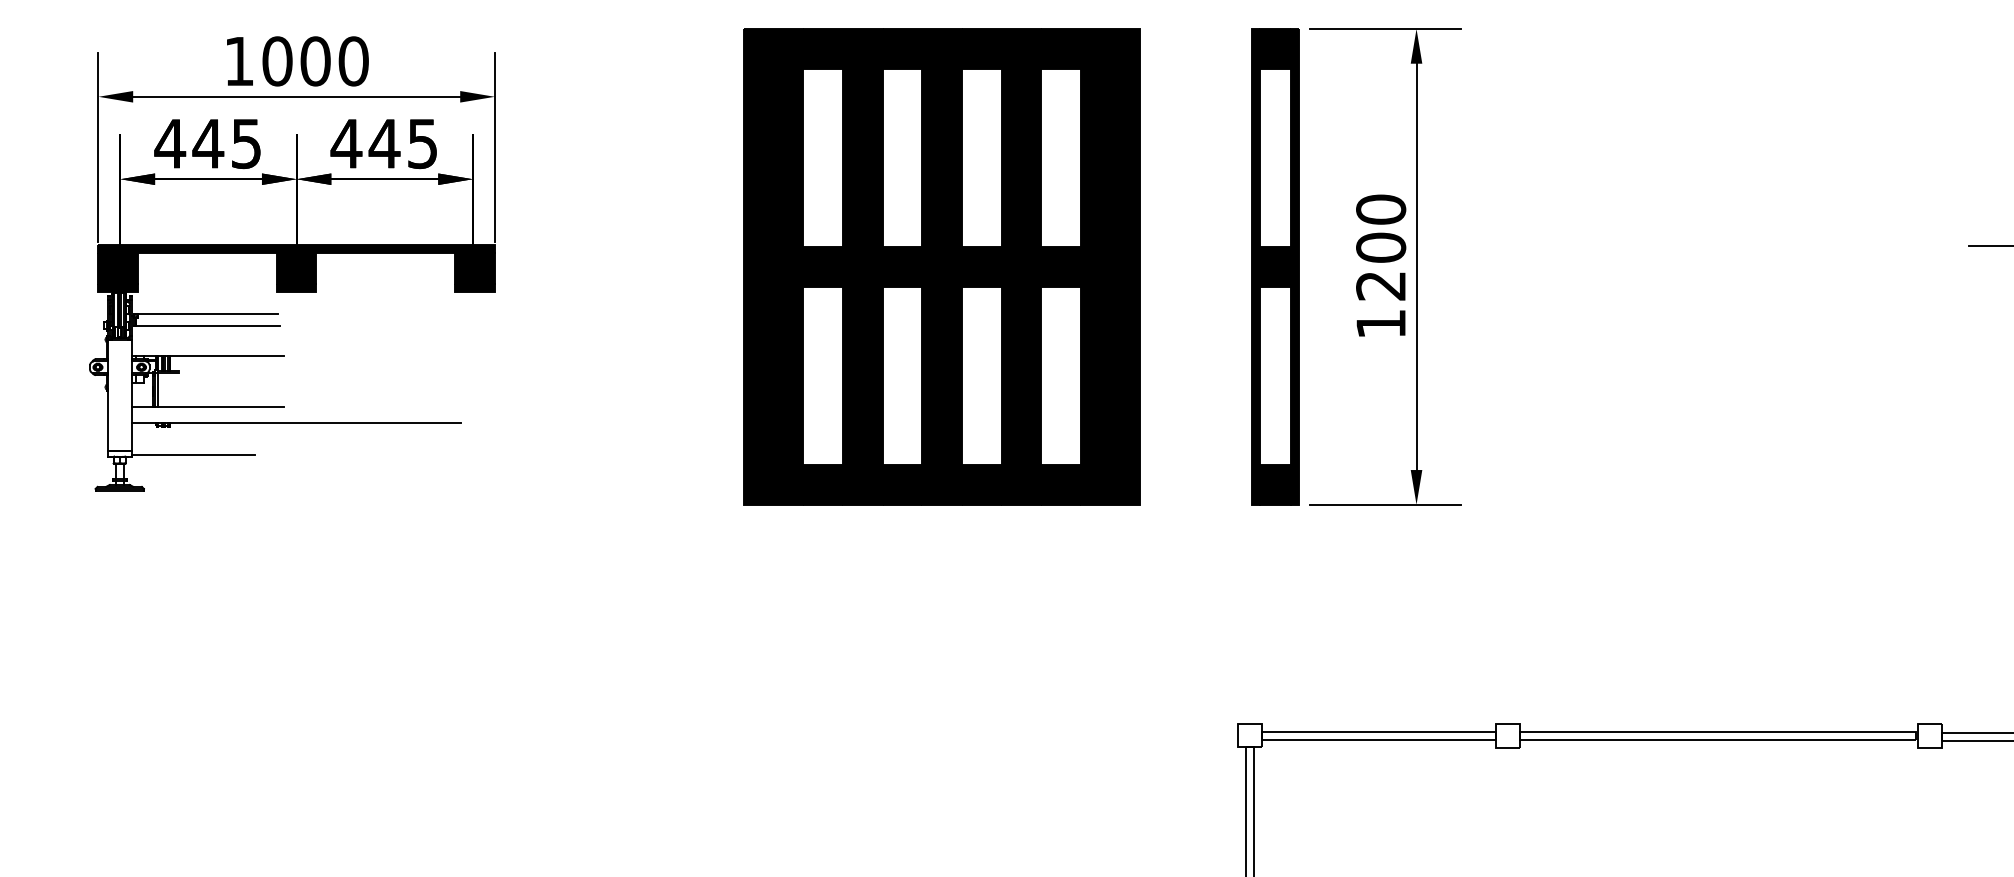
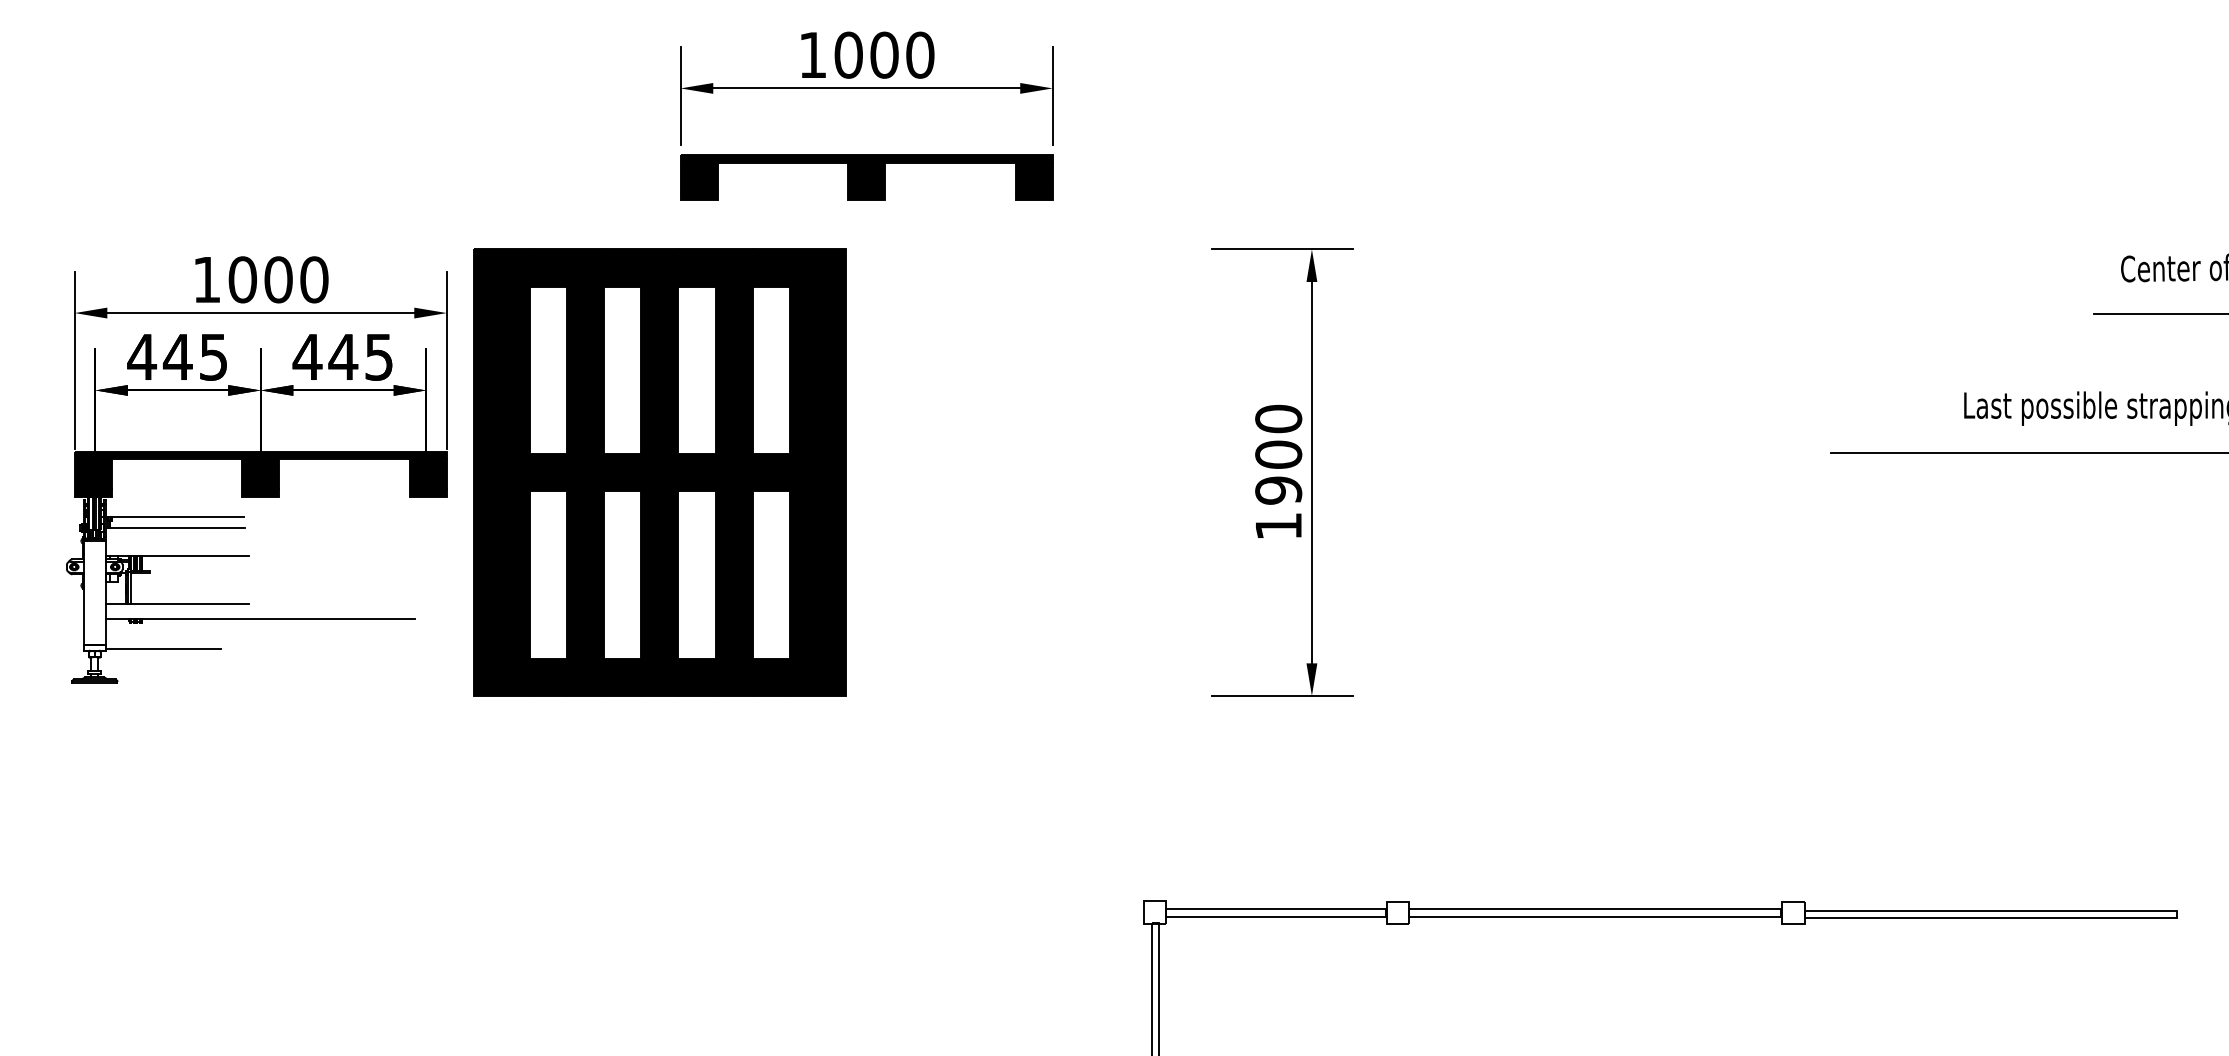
part: (941, 266) -> (659, 472), moved
part: (1275, 266) -> (1179, 472), removed
text: (1380, 285) -> (1278, 490), 1200 -> 1900

